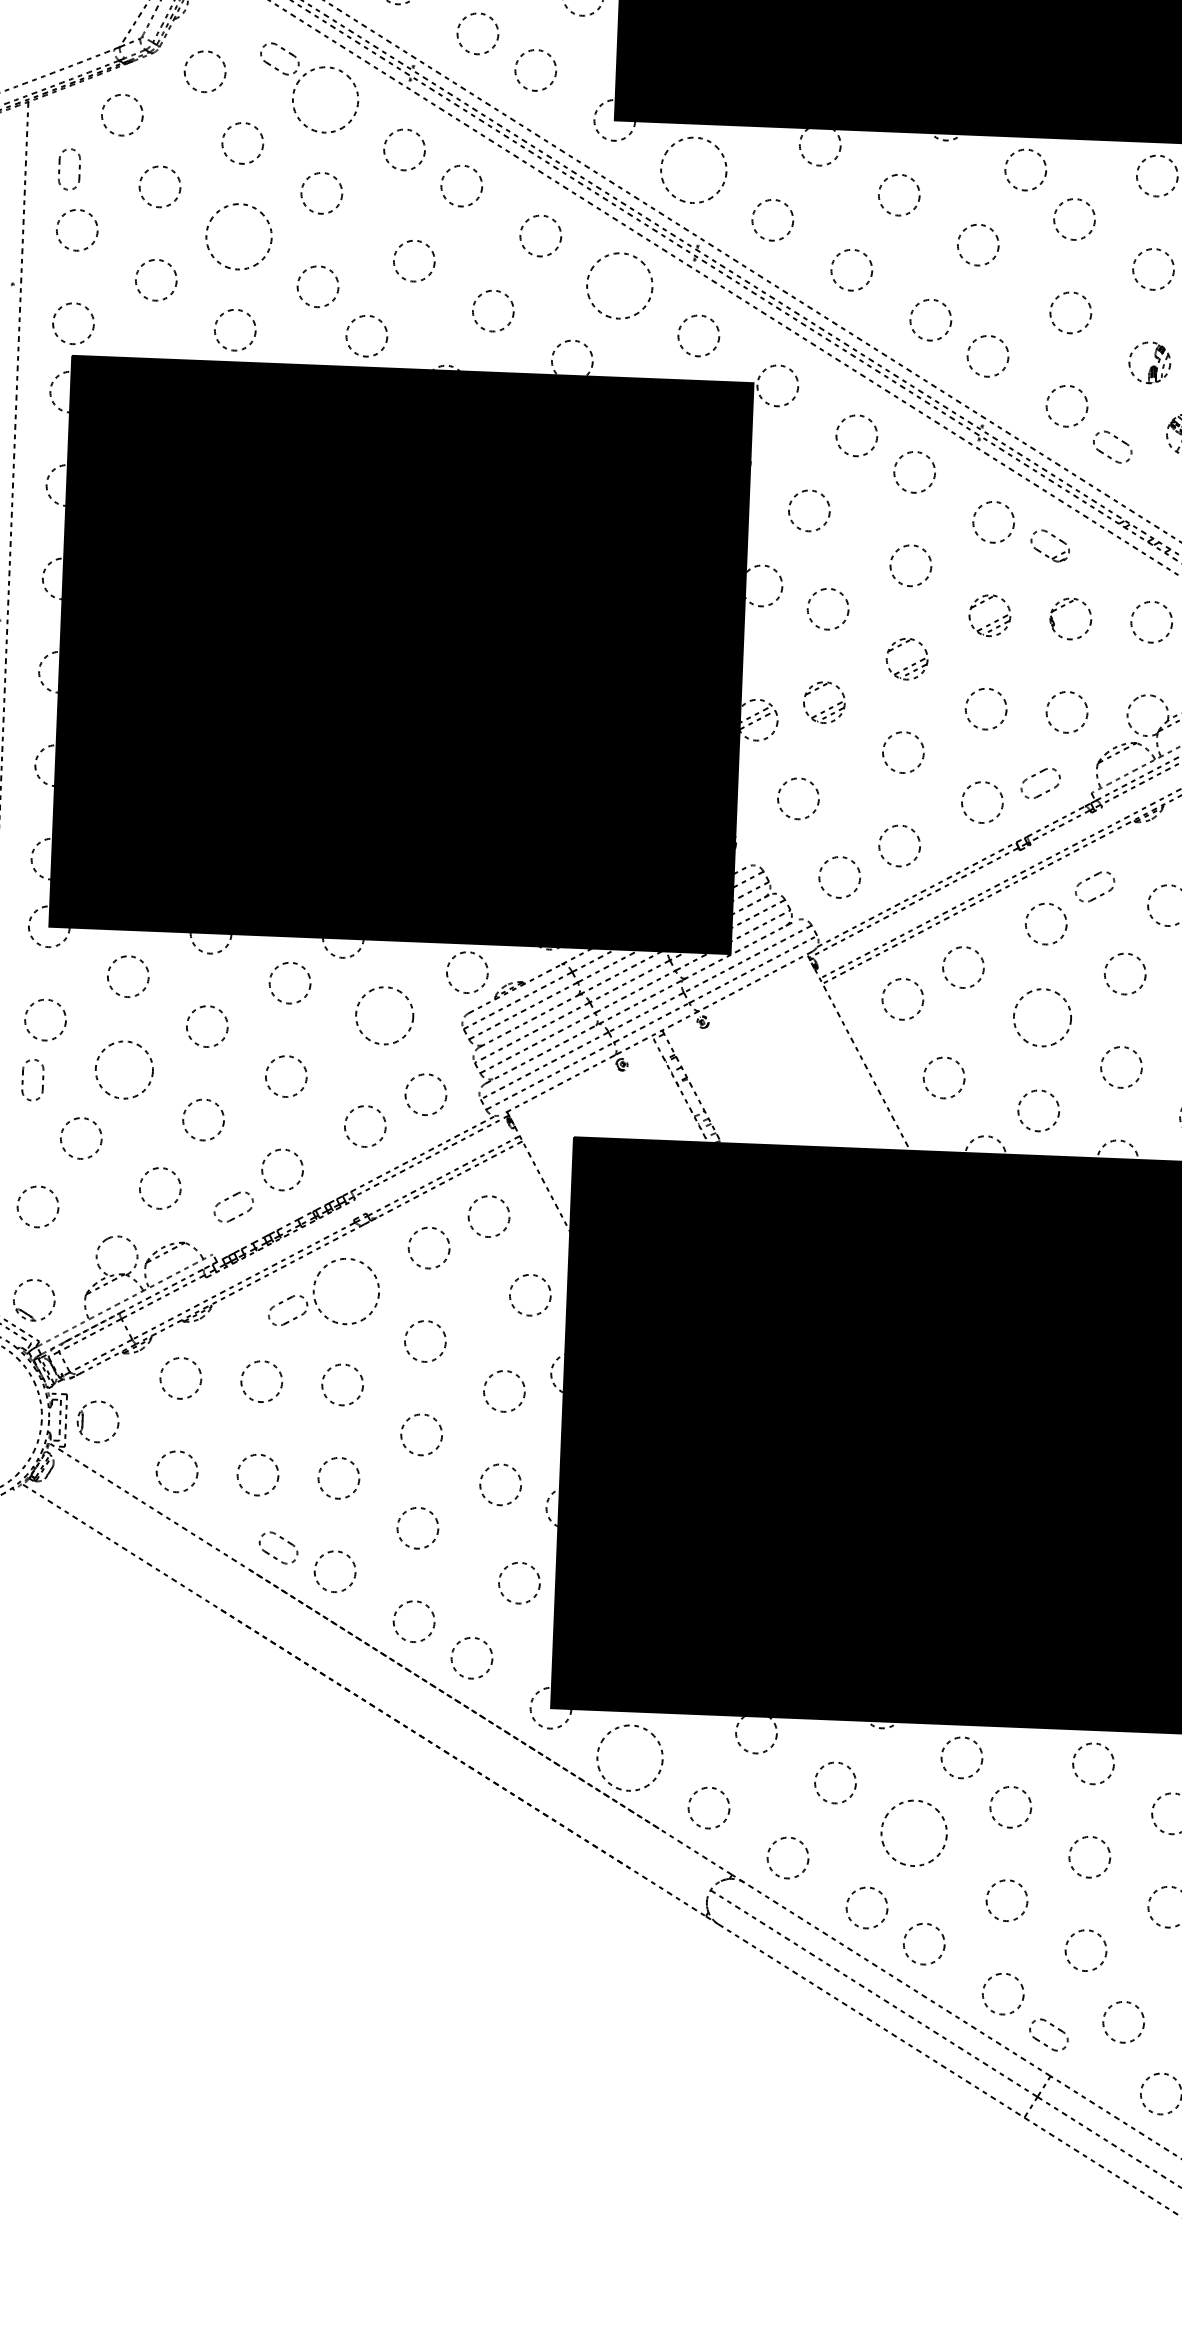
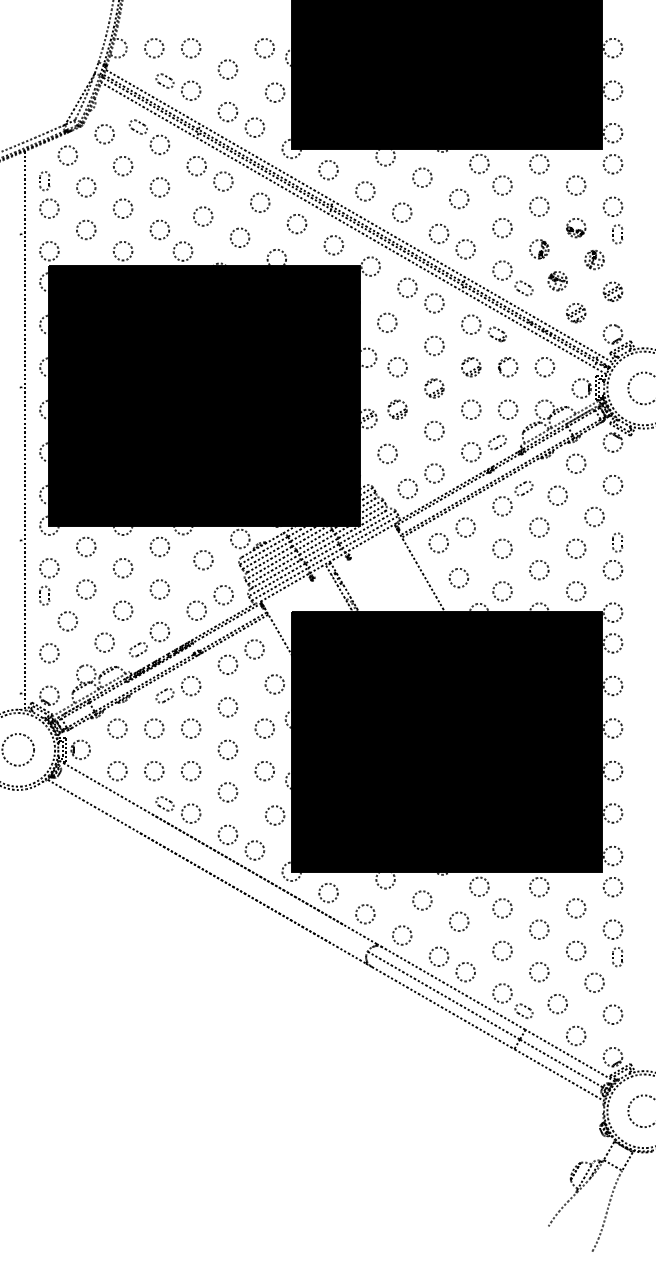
circle: (324, 99) -> (159, 144), size x0.62
circle: (693, 168) -> (328, 169), size x0.62
circle: (237, 236) -> (122, 208), size x0.62
circle: (618, 284) -> (296, 223), size x0.62
circle: (384, 1016) -> (203, 560), size x0.71
circle: (1042, 1016) -> (502, 548), size x0.71
circle: (125, 1070) -> (86, 589), size x0.71
circle: (345, 1290) -> (190, 685), size x0.62
circle: (629, 1757) -> (328, 892), size x0.62
circle: (915, 1832) -> (459, 921), size x0.62

